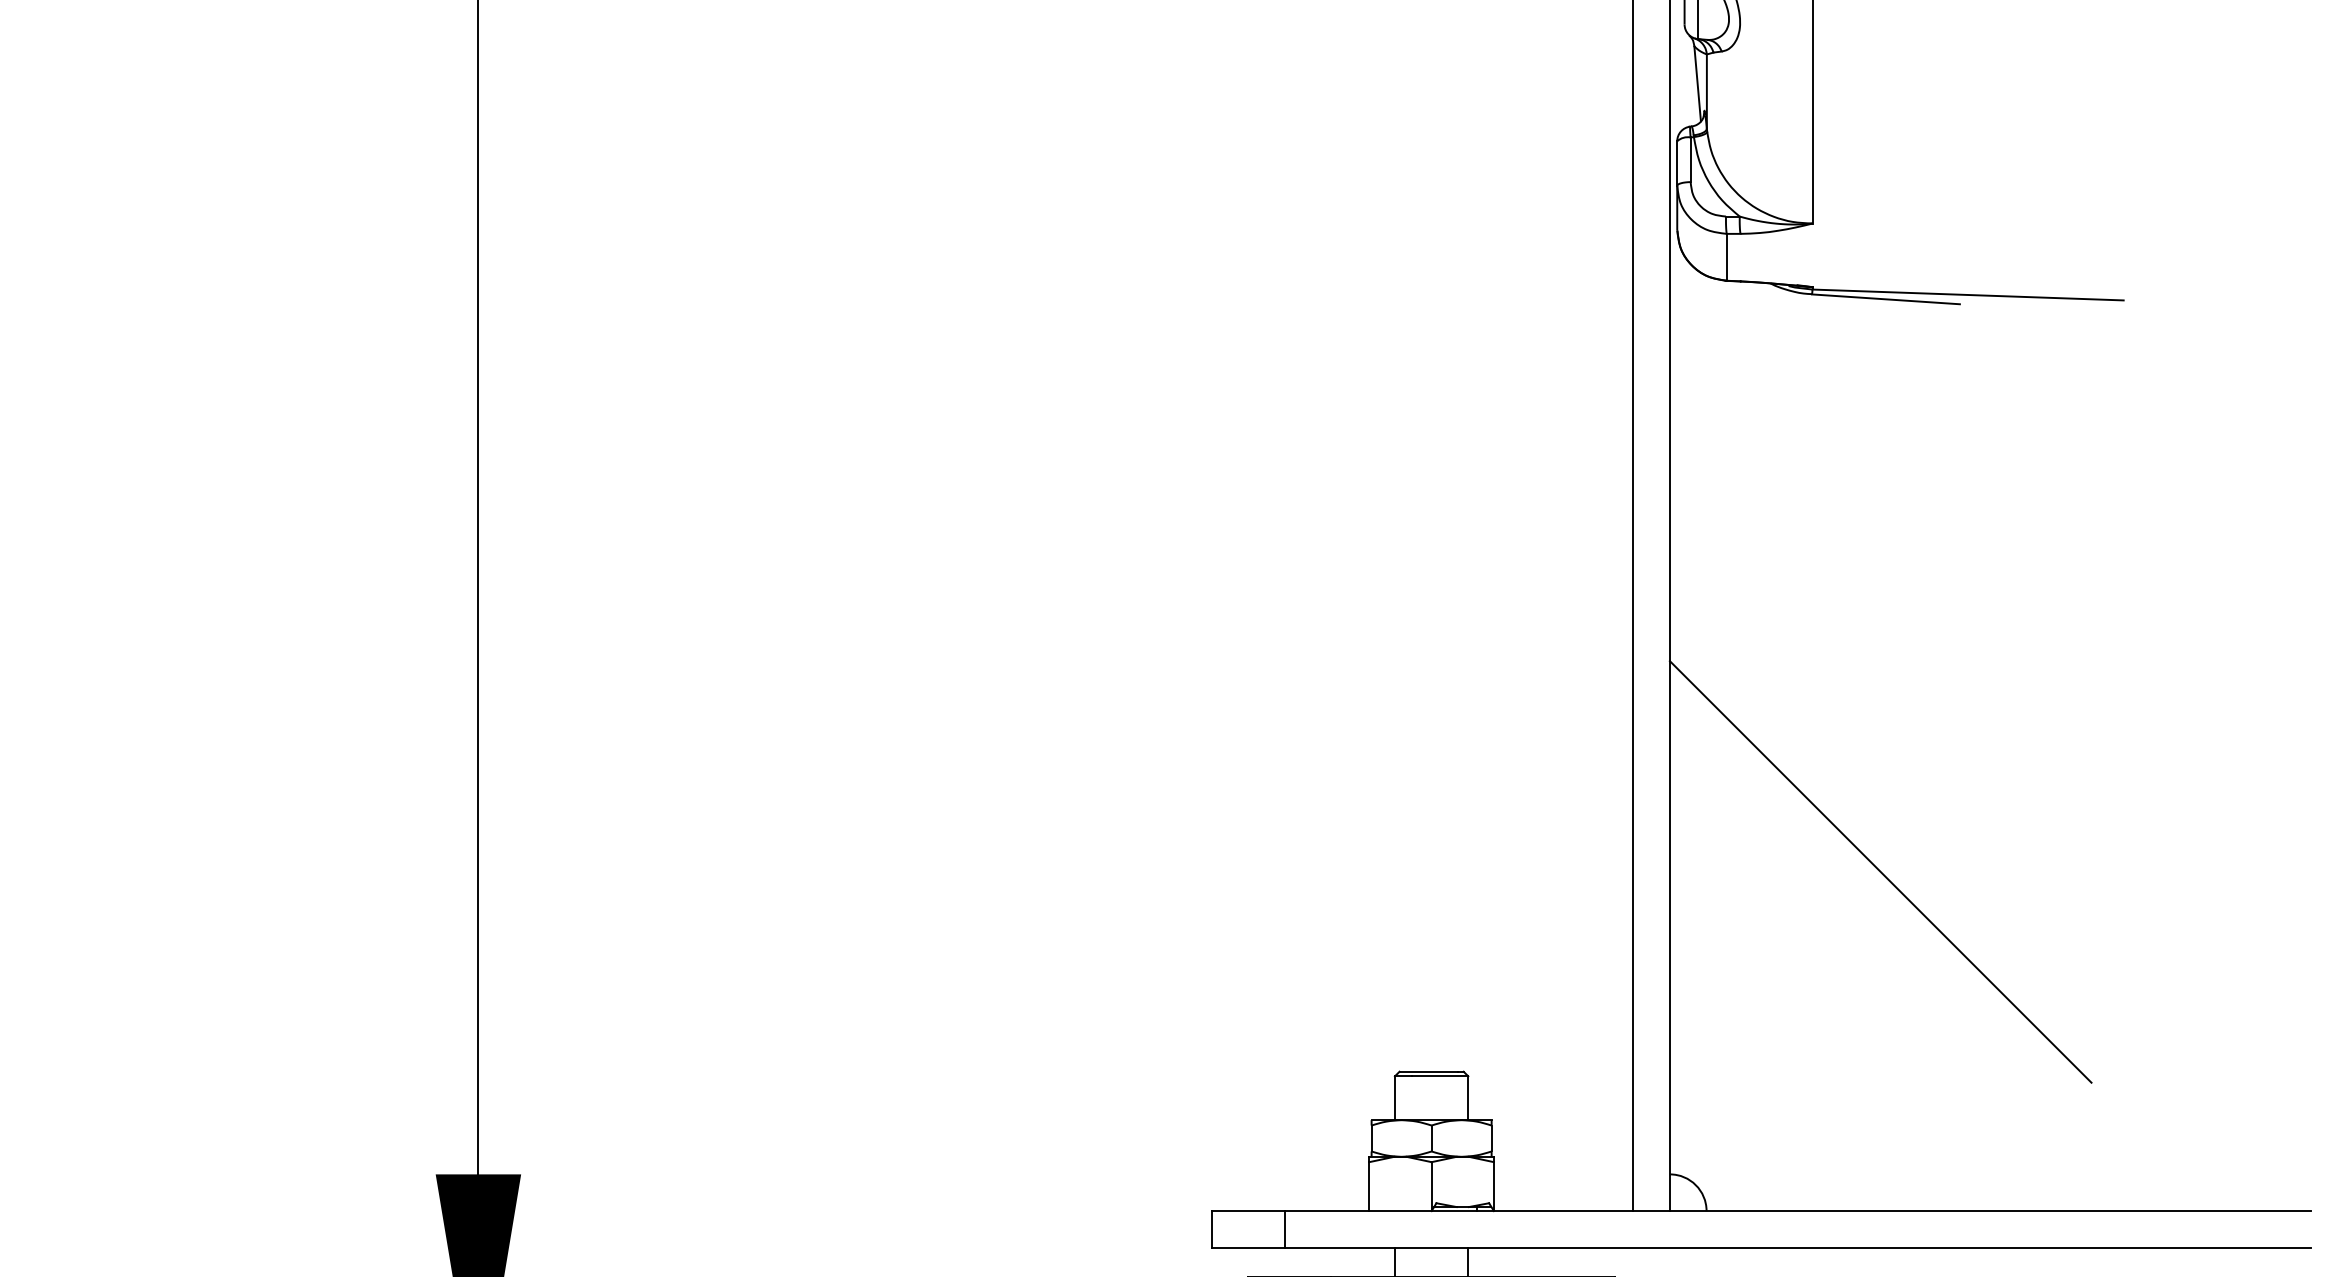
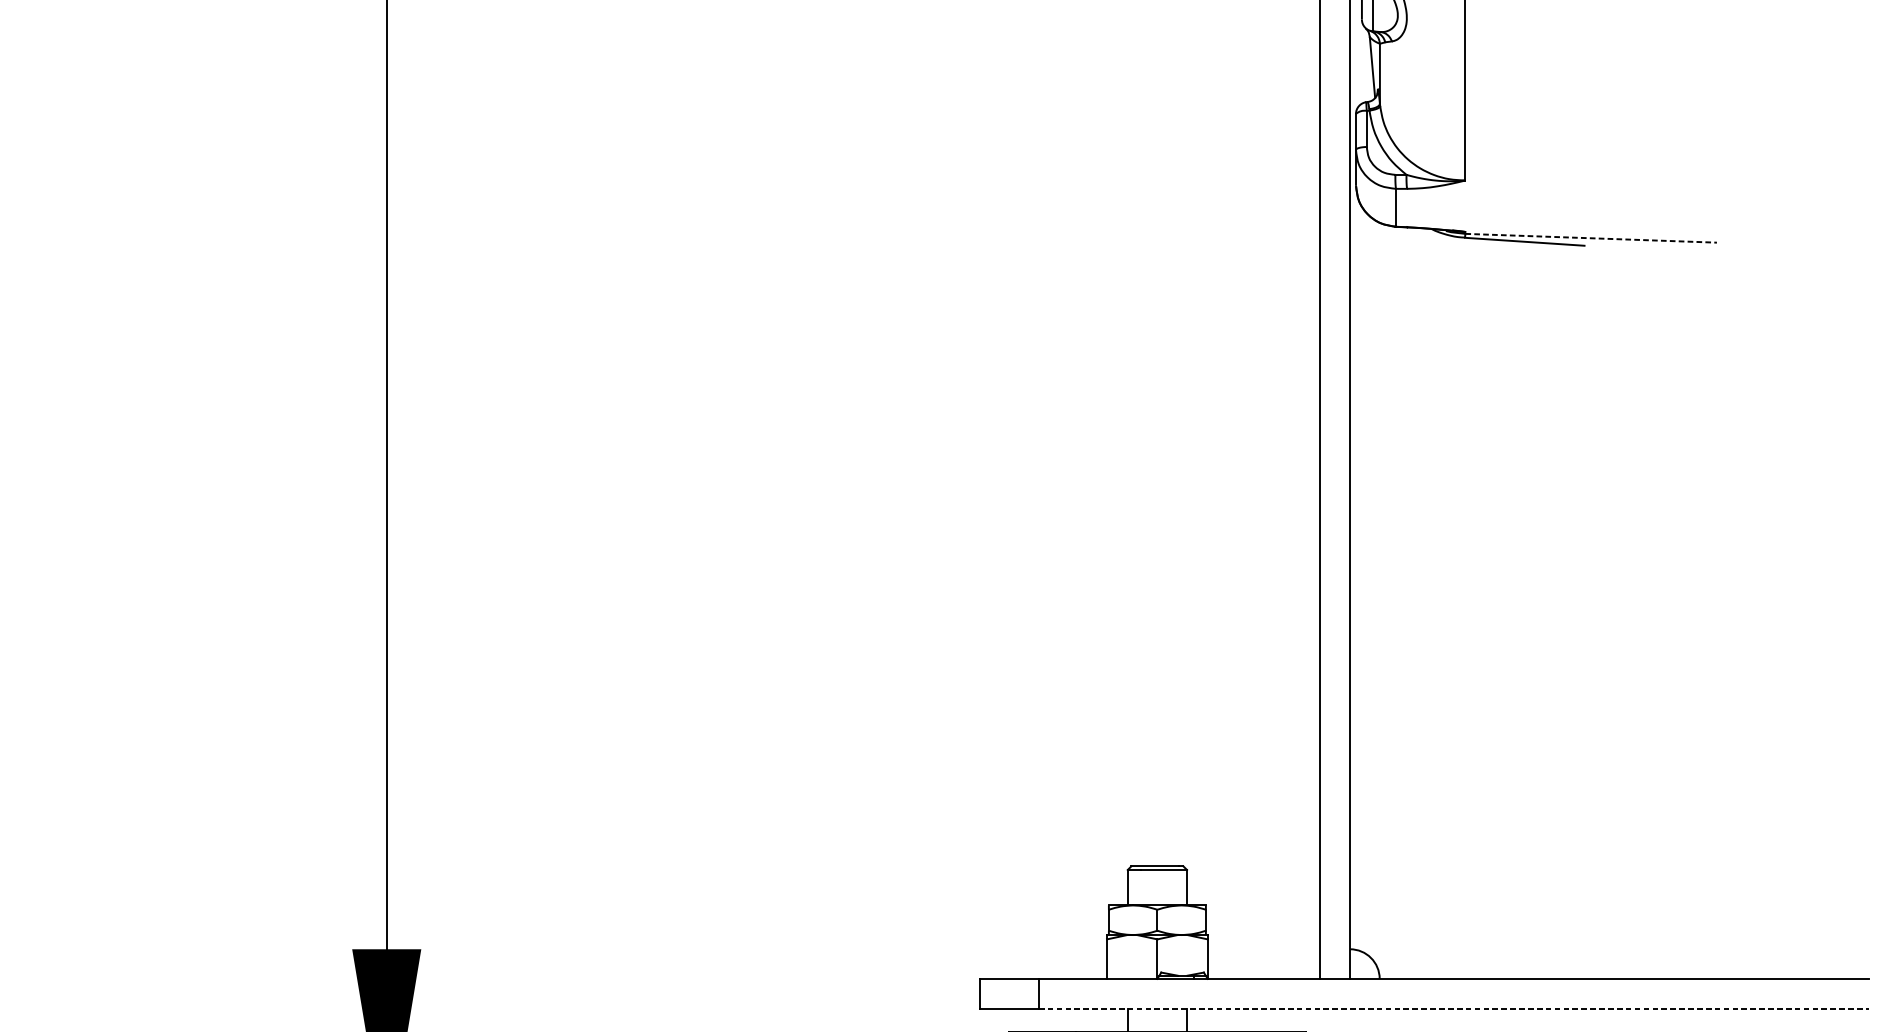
line: (1968, 294) -> (1591, 237), solid -> dashed
line: (1880, 871) -> (1520, 704), removed
line: (1798, 1247) -> (1454, 1008), solid -> dashed

